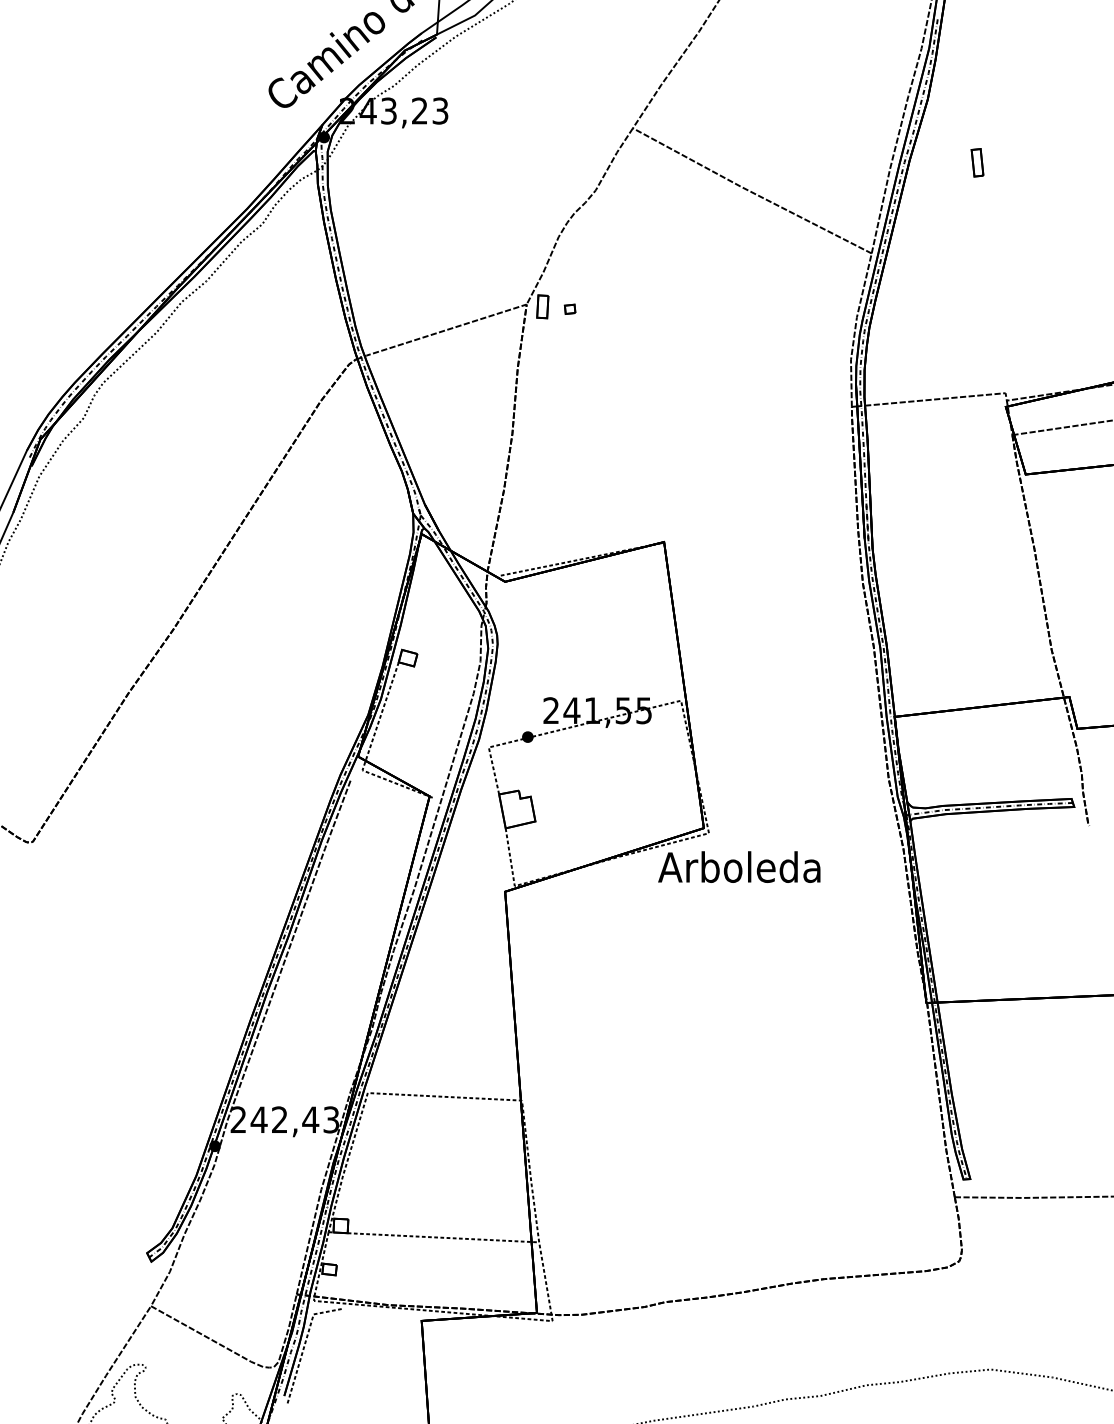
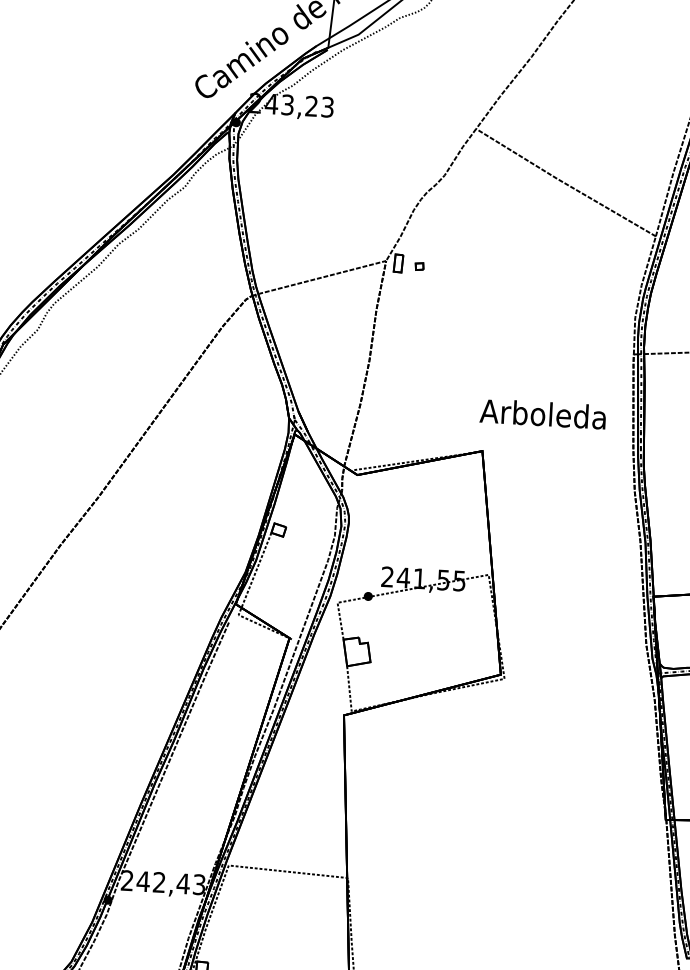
text: (739, 866) -> (543, 413), moved

